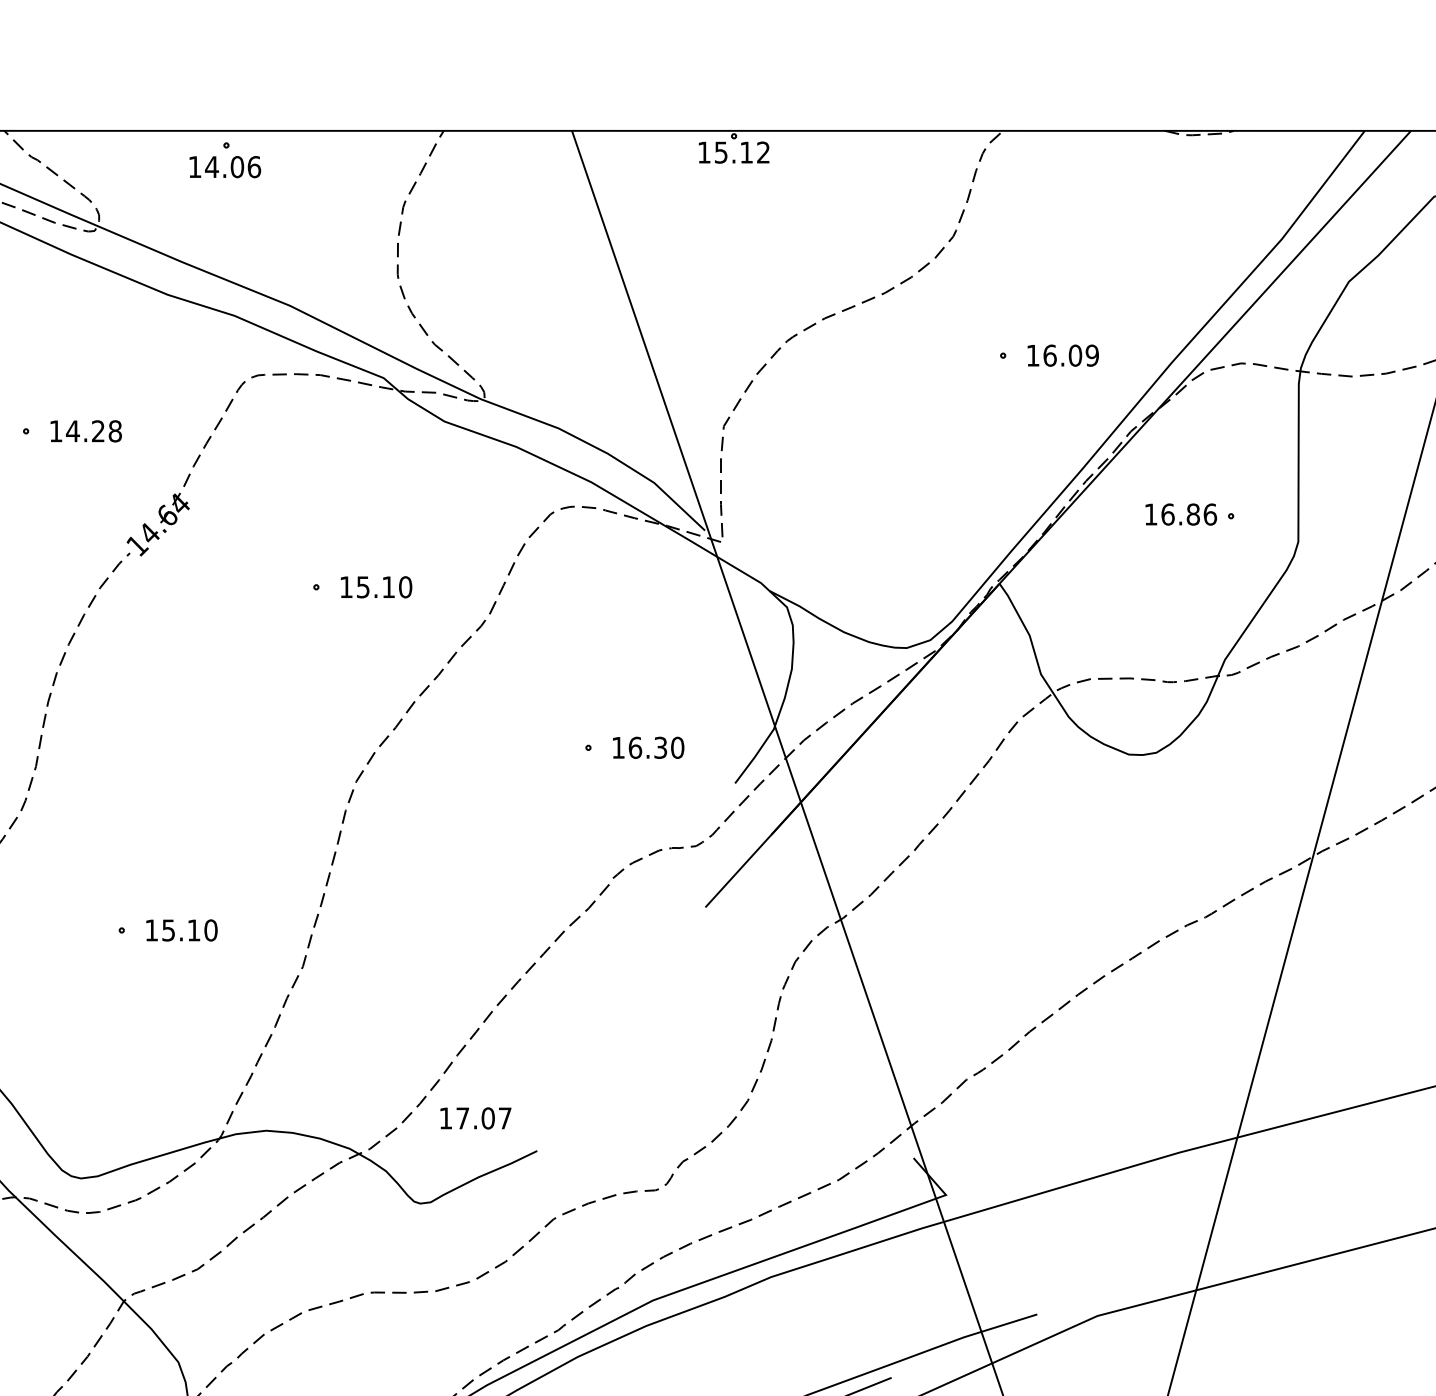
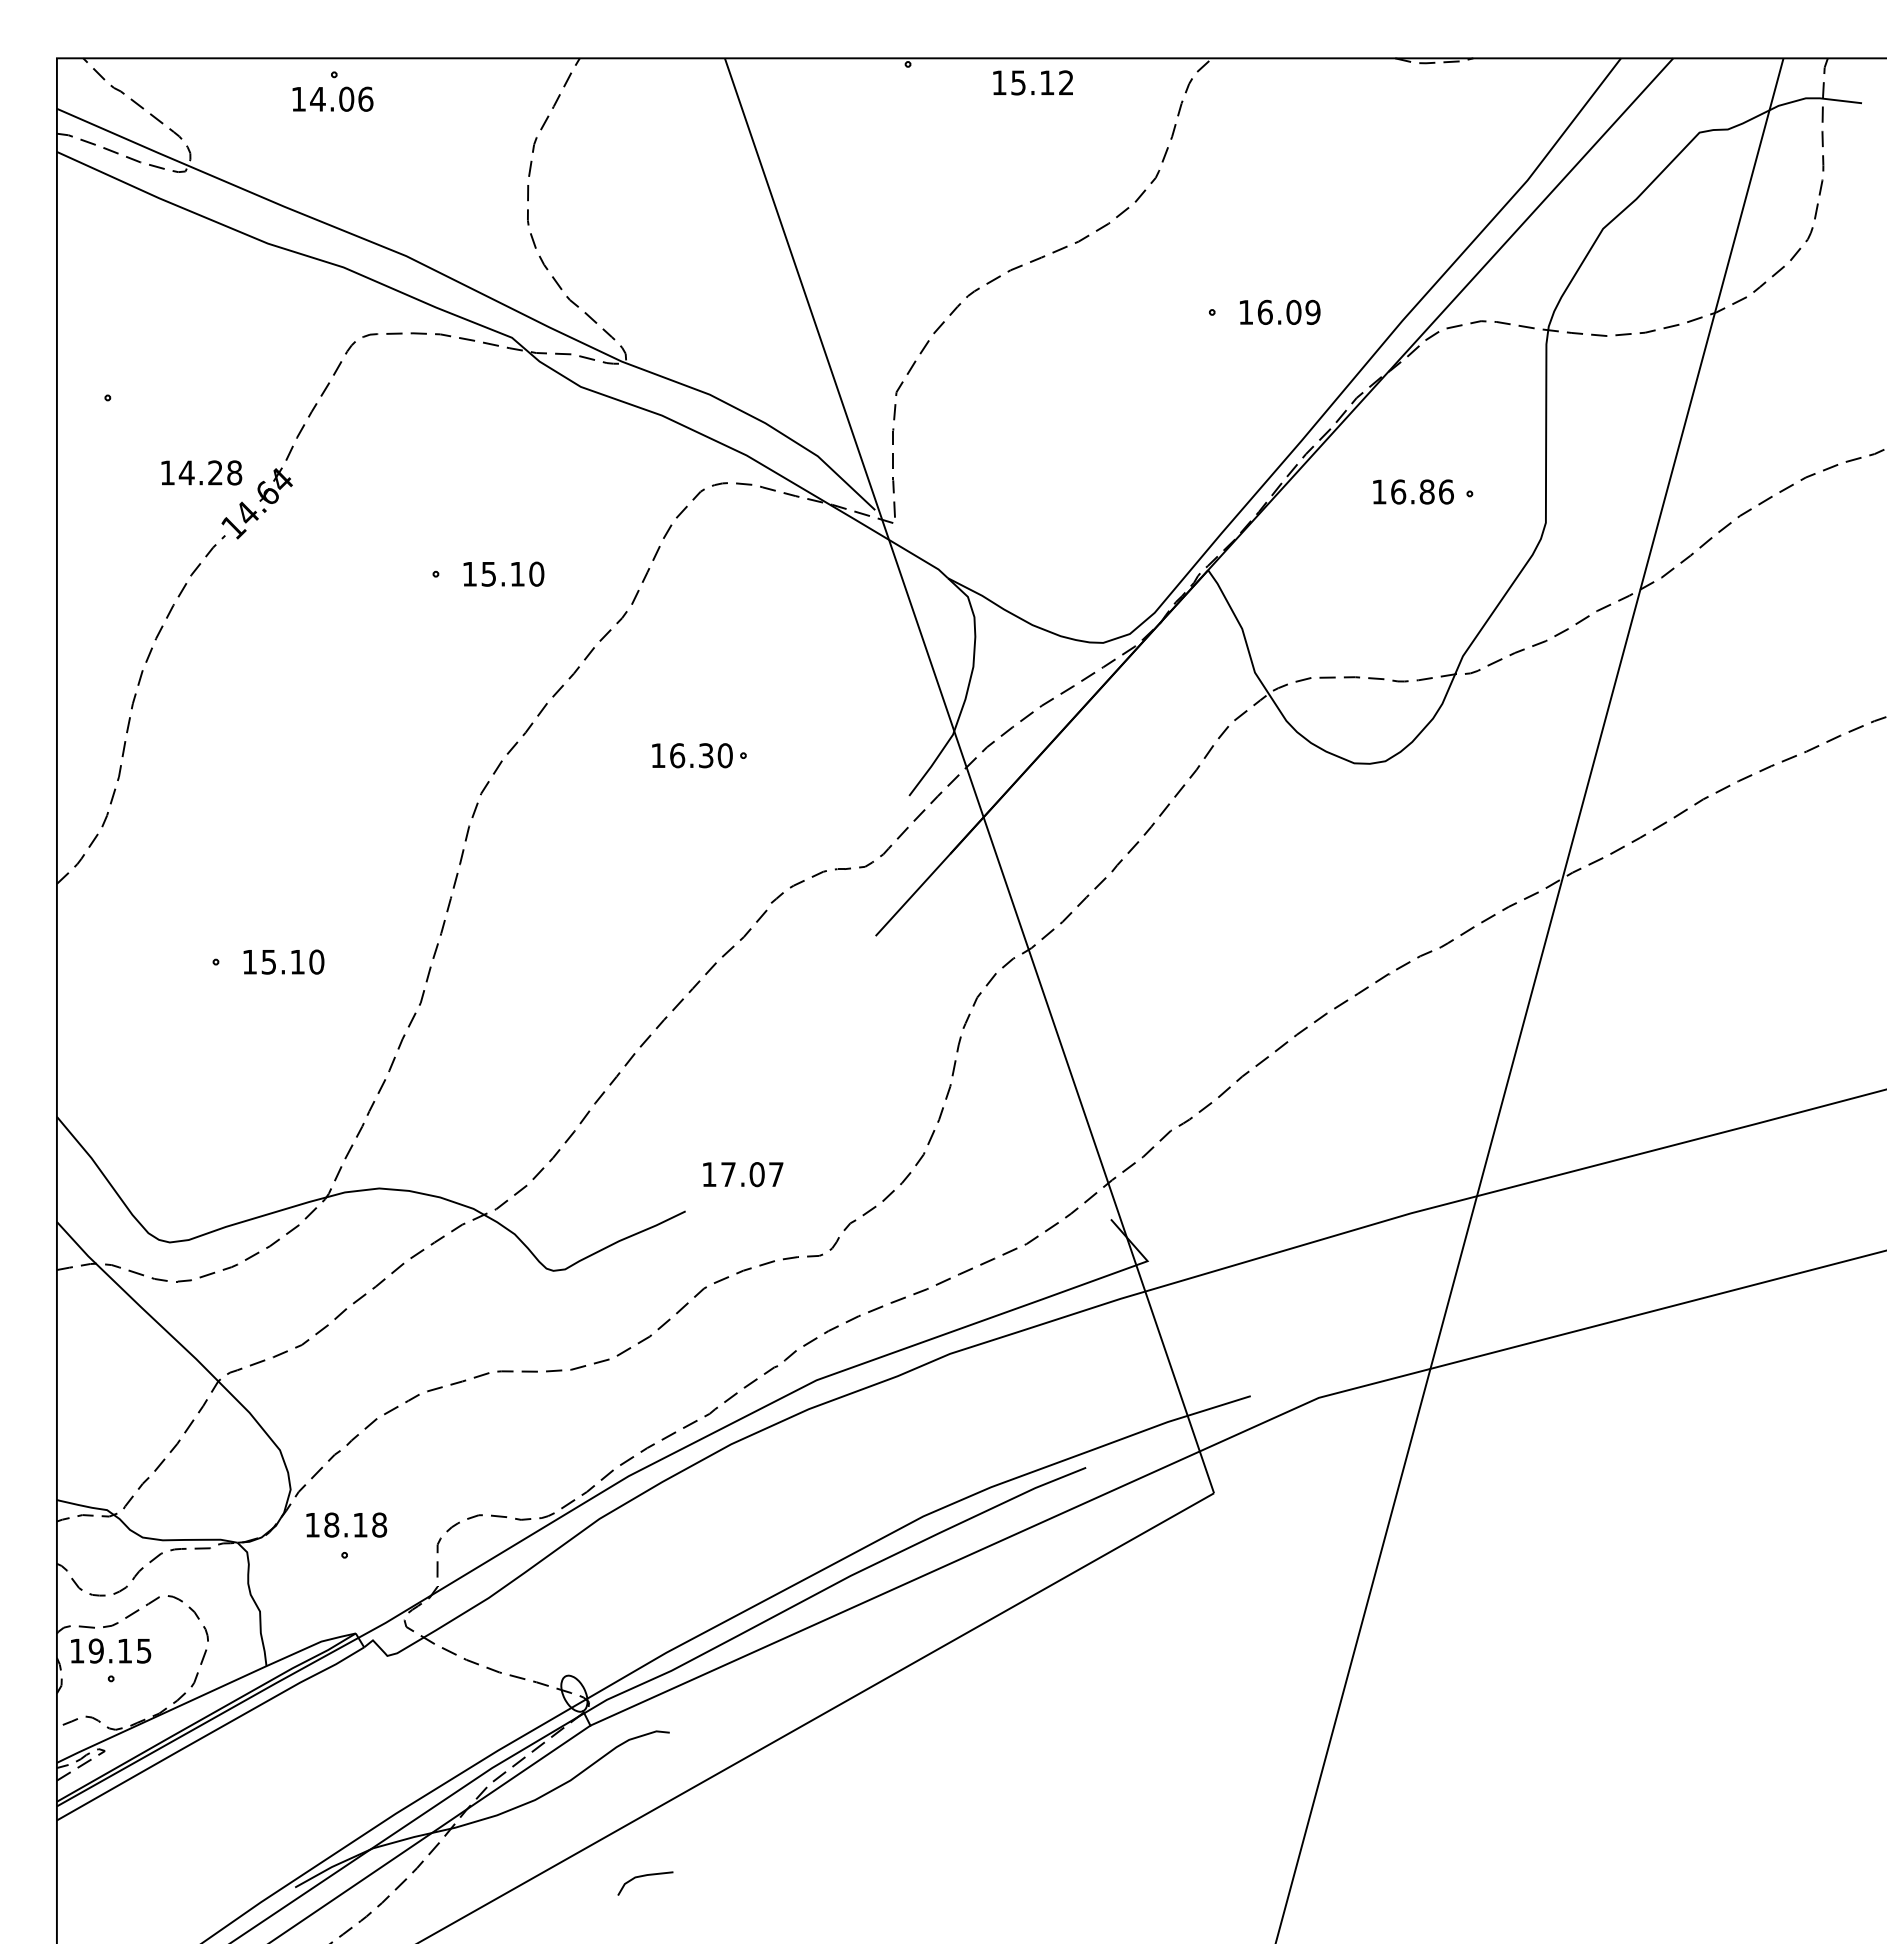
text: (733, 152) -> (1032, 82), moved
text: (85, 430) -> (201, 472), moved
text: (648, 747) -> (692, 755), moved
text: (476, 1118) -> (743, 1174), moved

